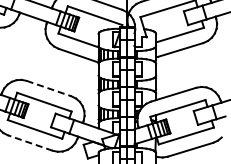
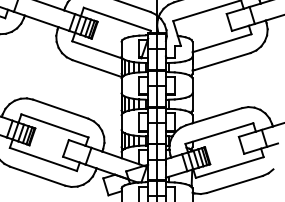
line: (49, 88) -> (61, 109), dashed -> solid
line: (30, 143) -> (37, 176), dashed -> solid

